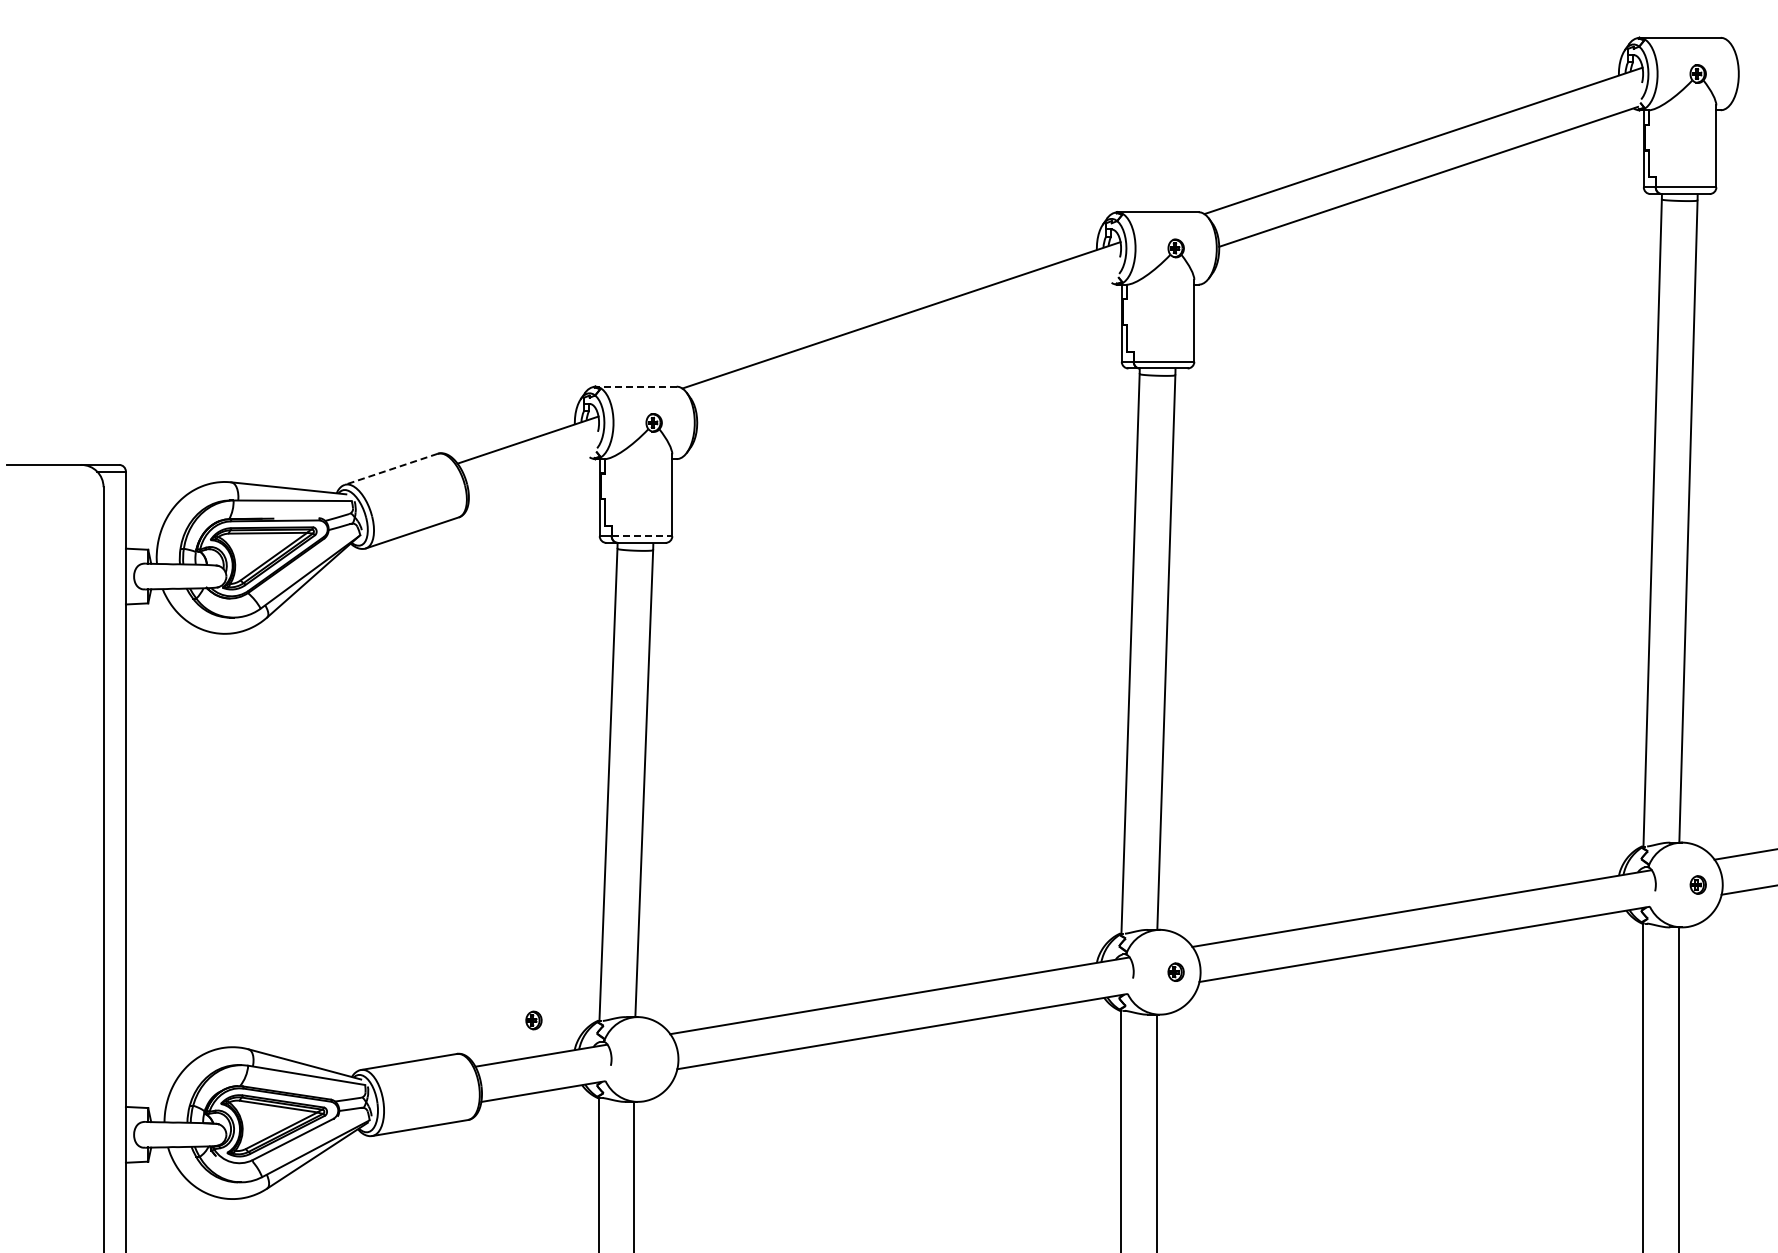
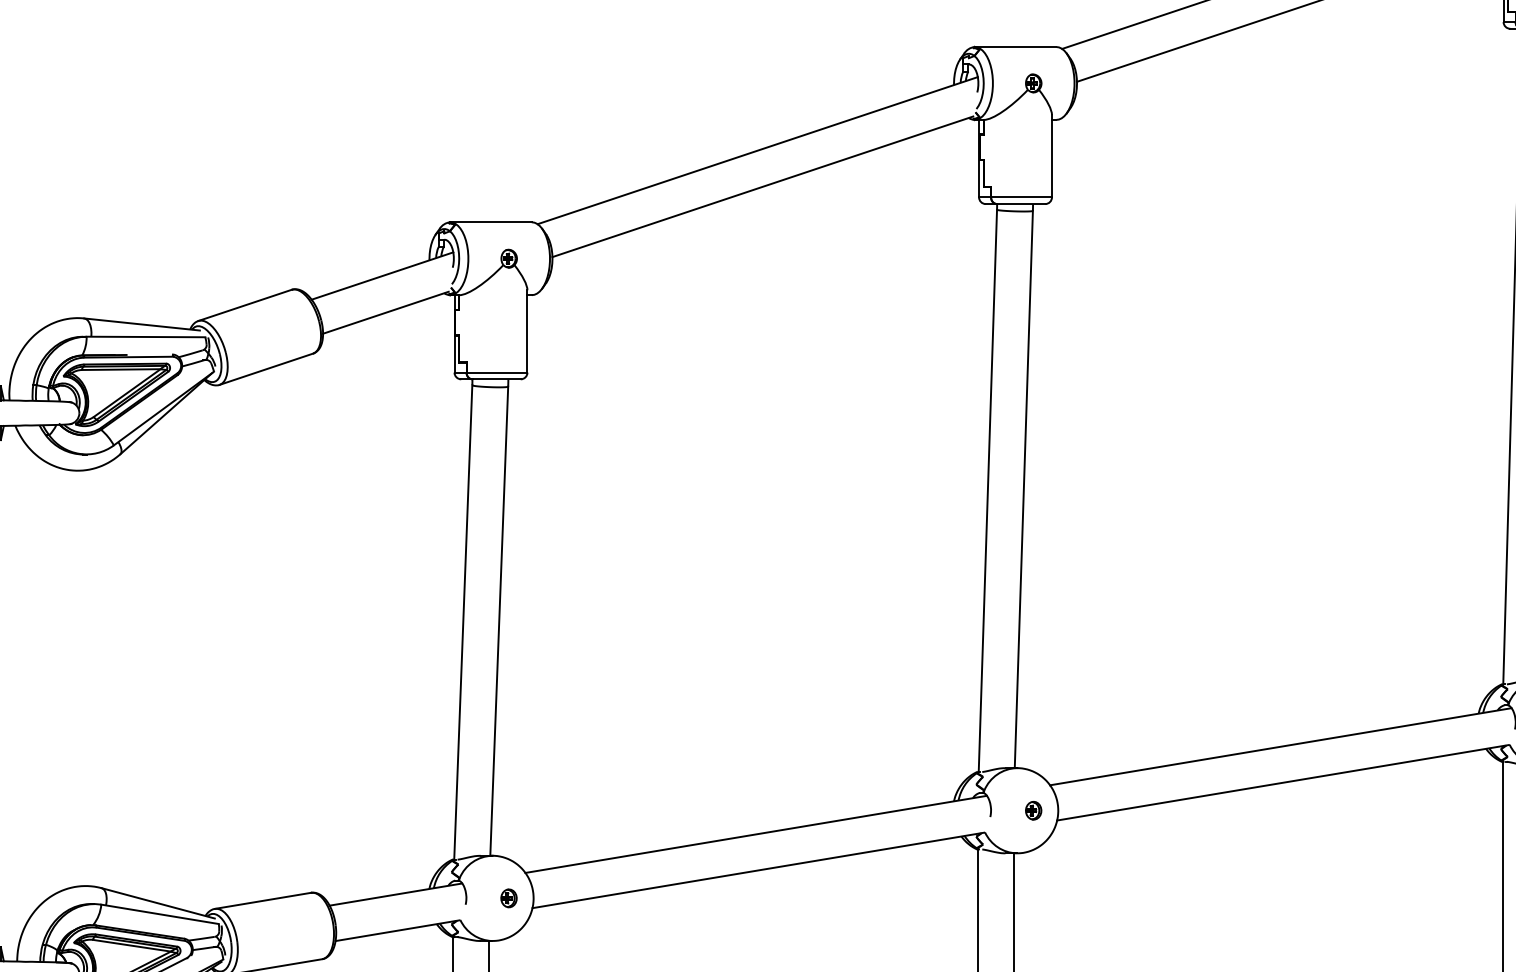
line: (906, 351) -> (762, 187), added
line: (636, 386) -> (491, 222), dashed -> solid
line: (391, 469) -> (245, 305), dashed -> solid
line: (530, 476) -> (384, 312), added
line: (642, 536) -> (497, 372), dashed -> solid
part: (533, 1020) -> (508, 898), moved

